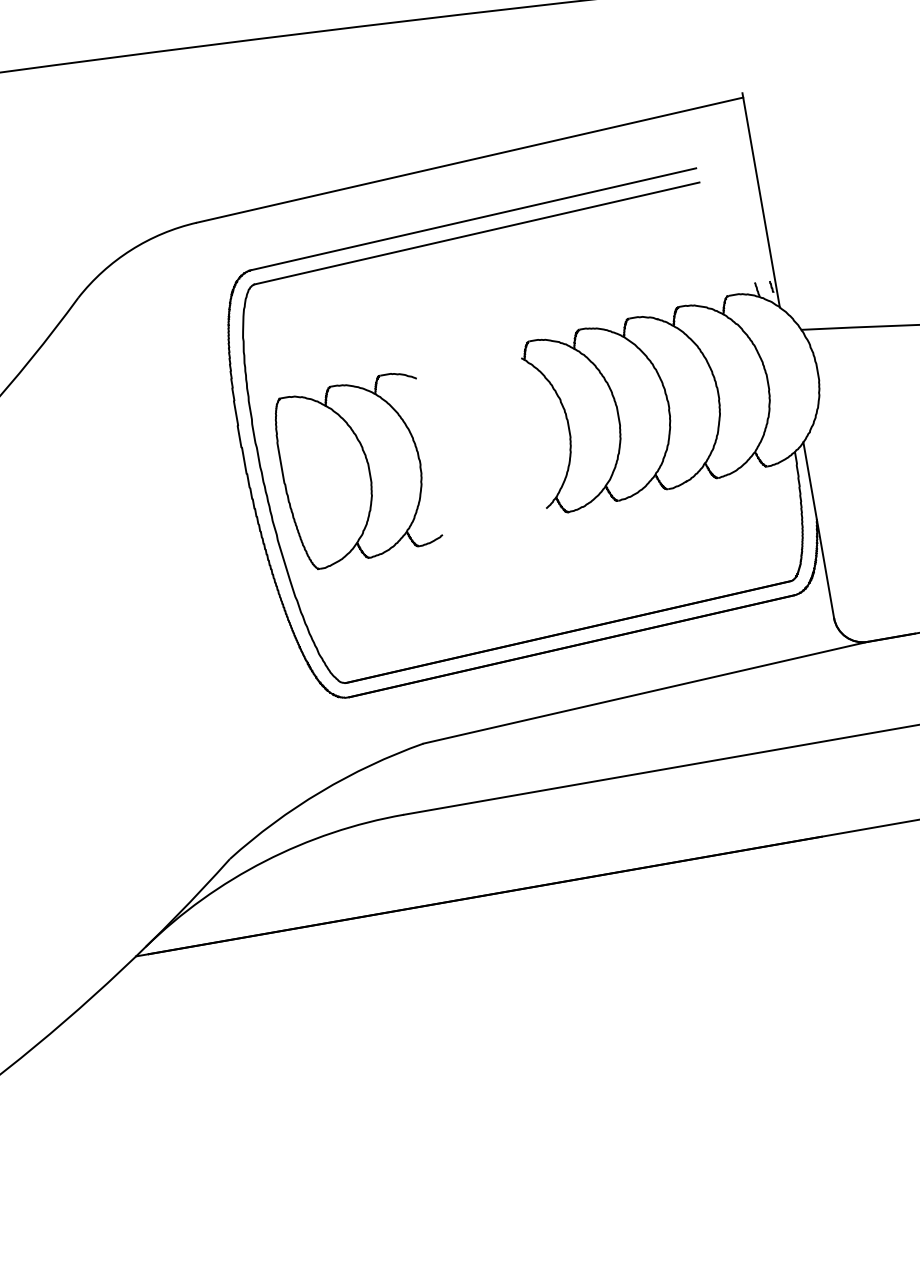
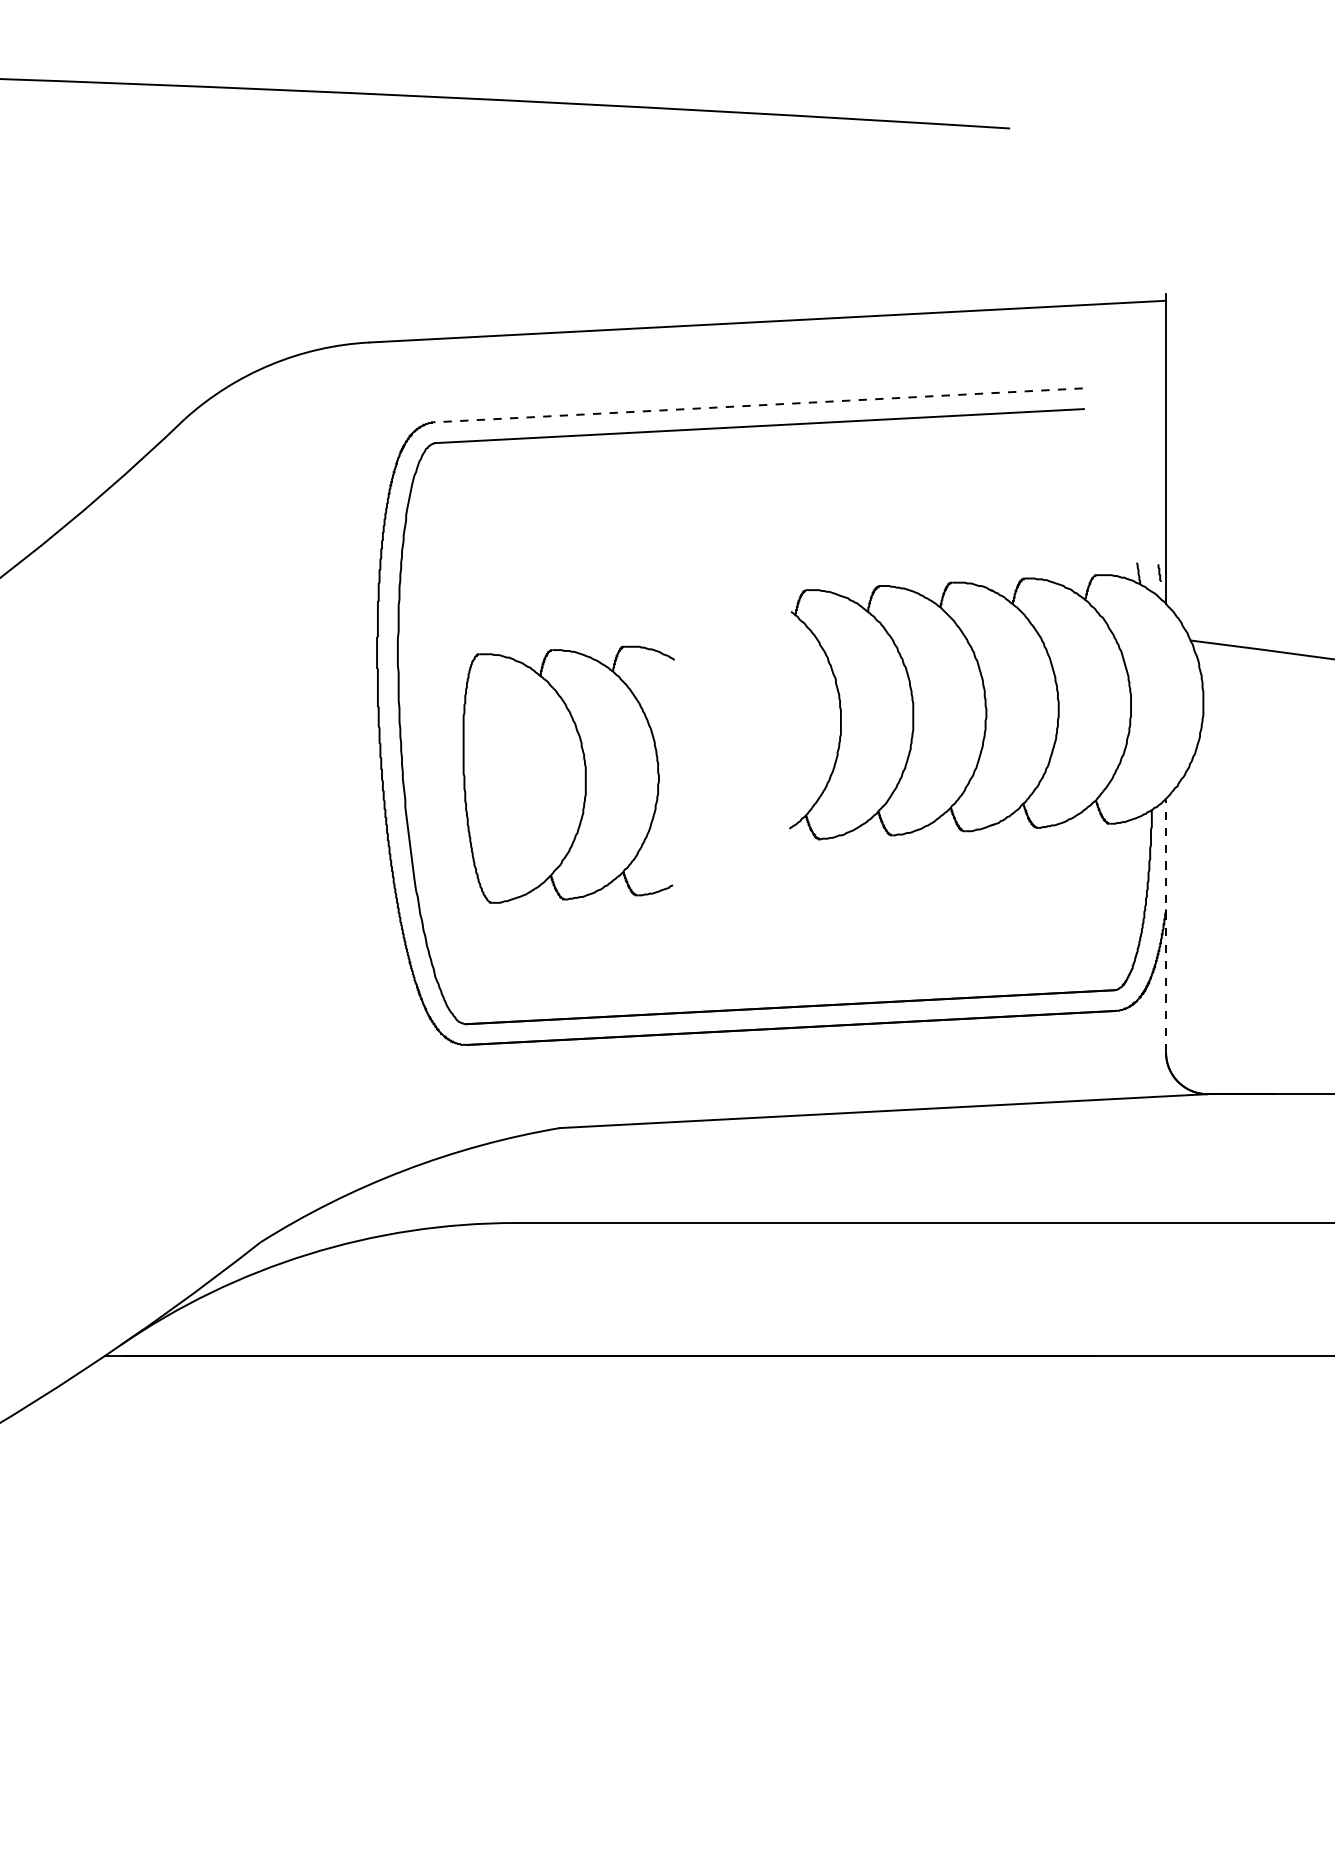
line: (473, 219) -> (758, 405), solid -> dashed
part: (357, 470) -> (568, 774), moved
line: (819, 530) -> (1166, 925), solid -> dashed

